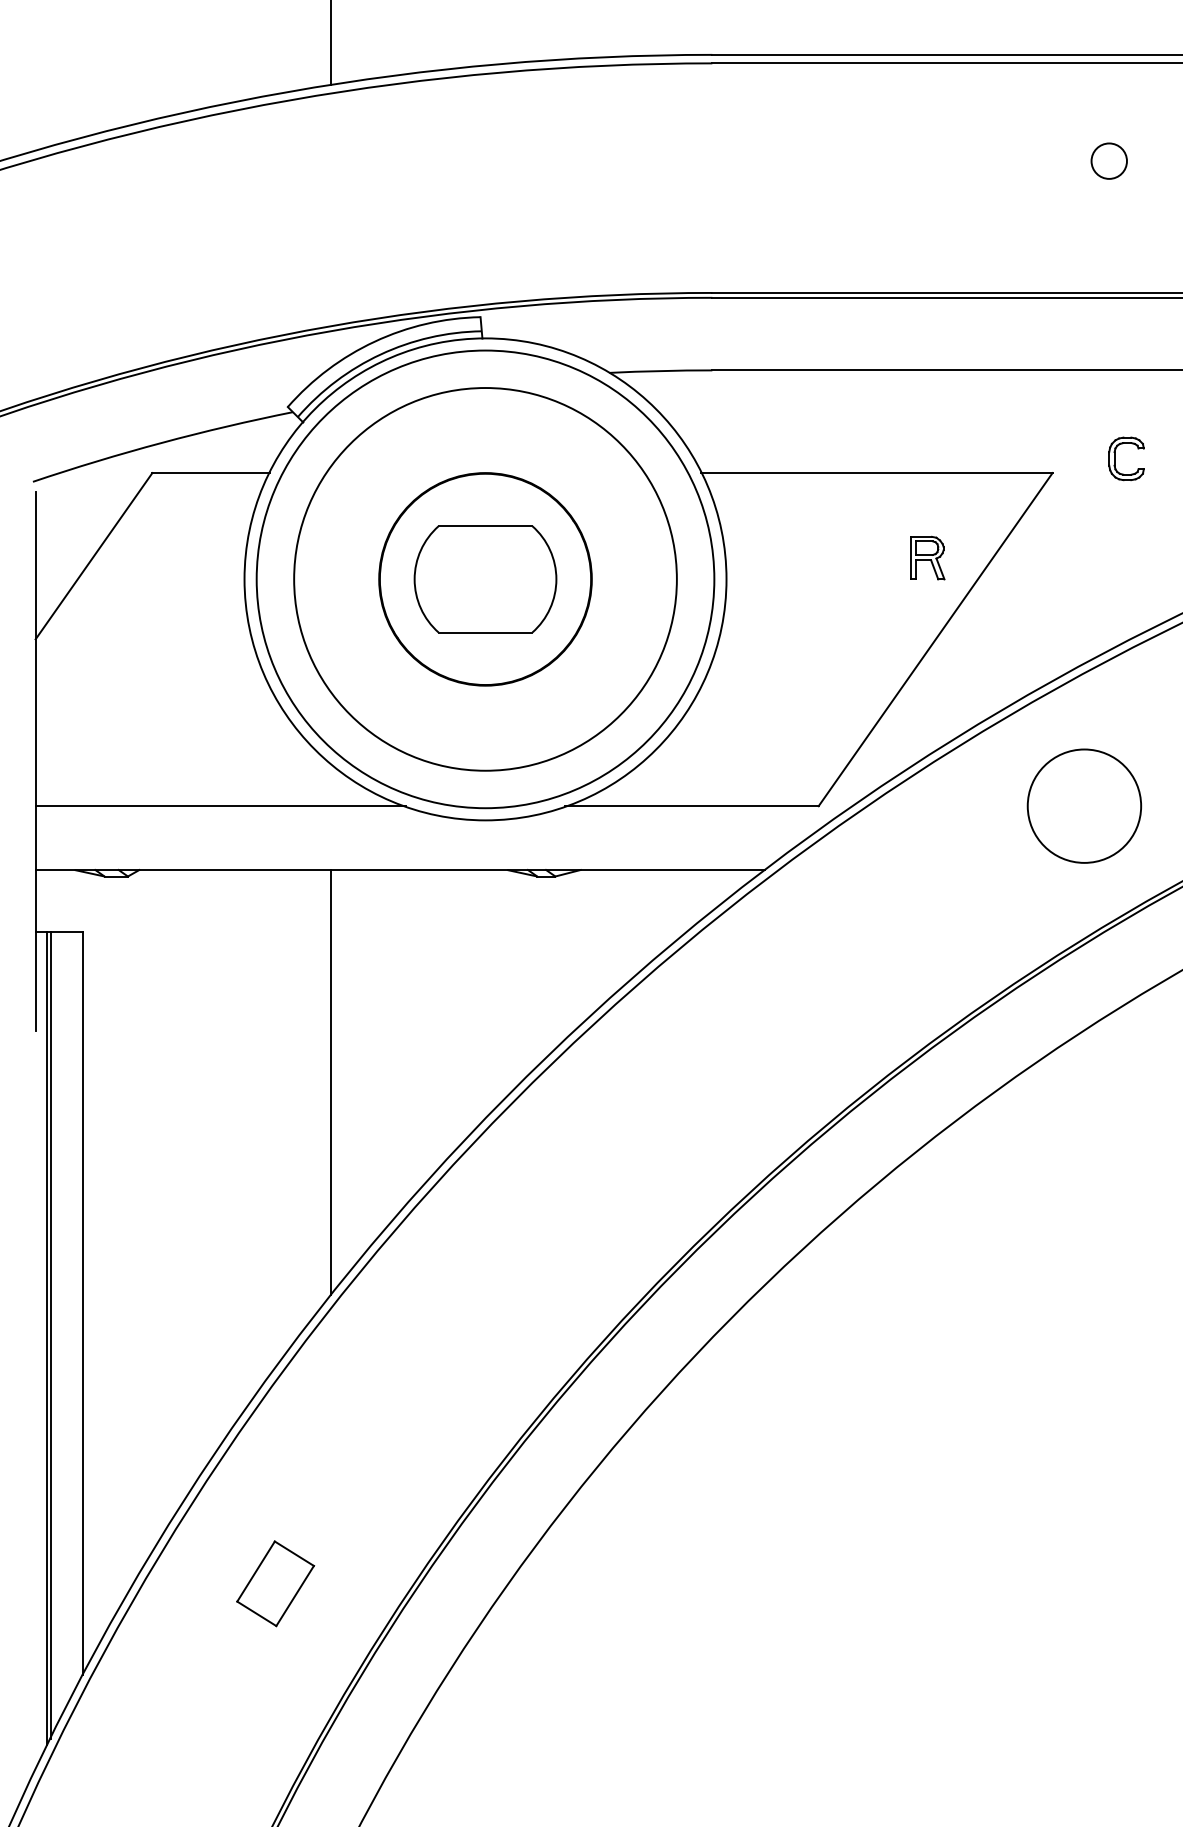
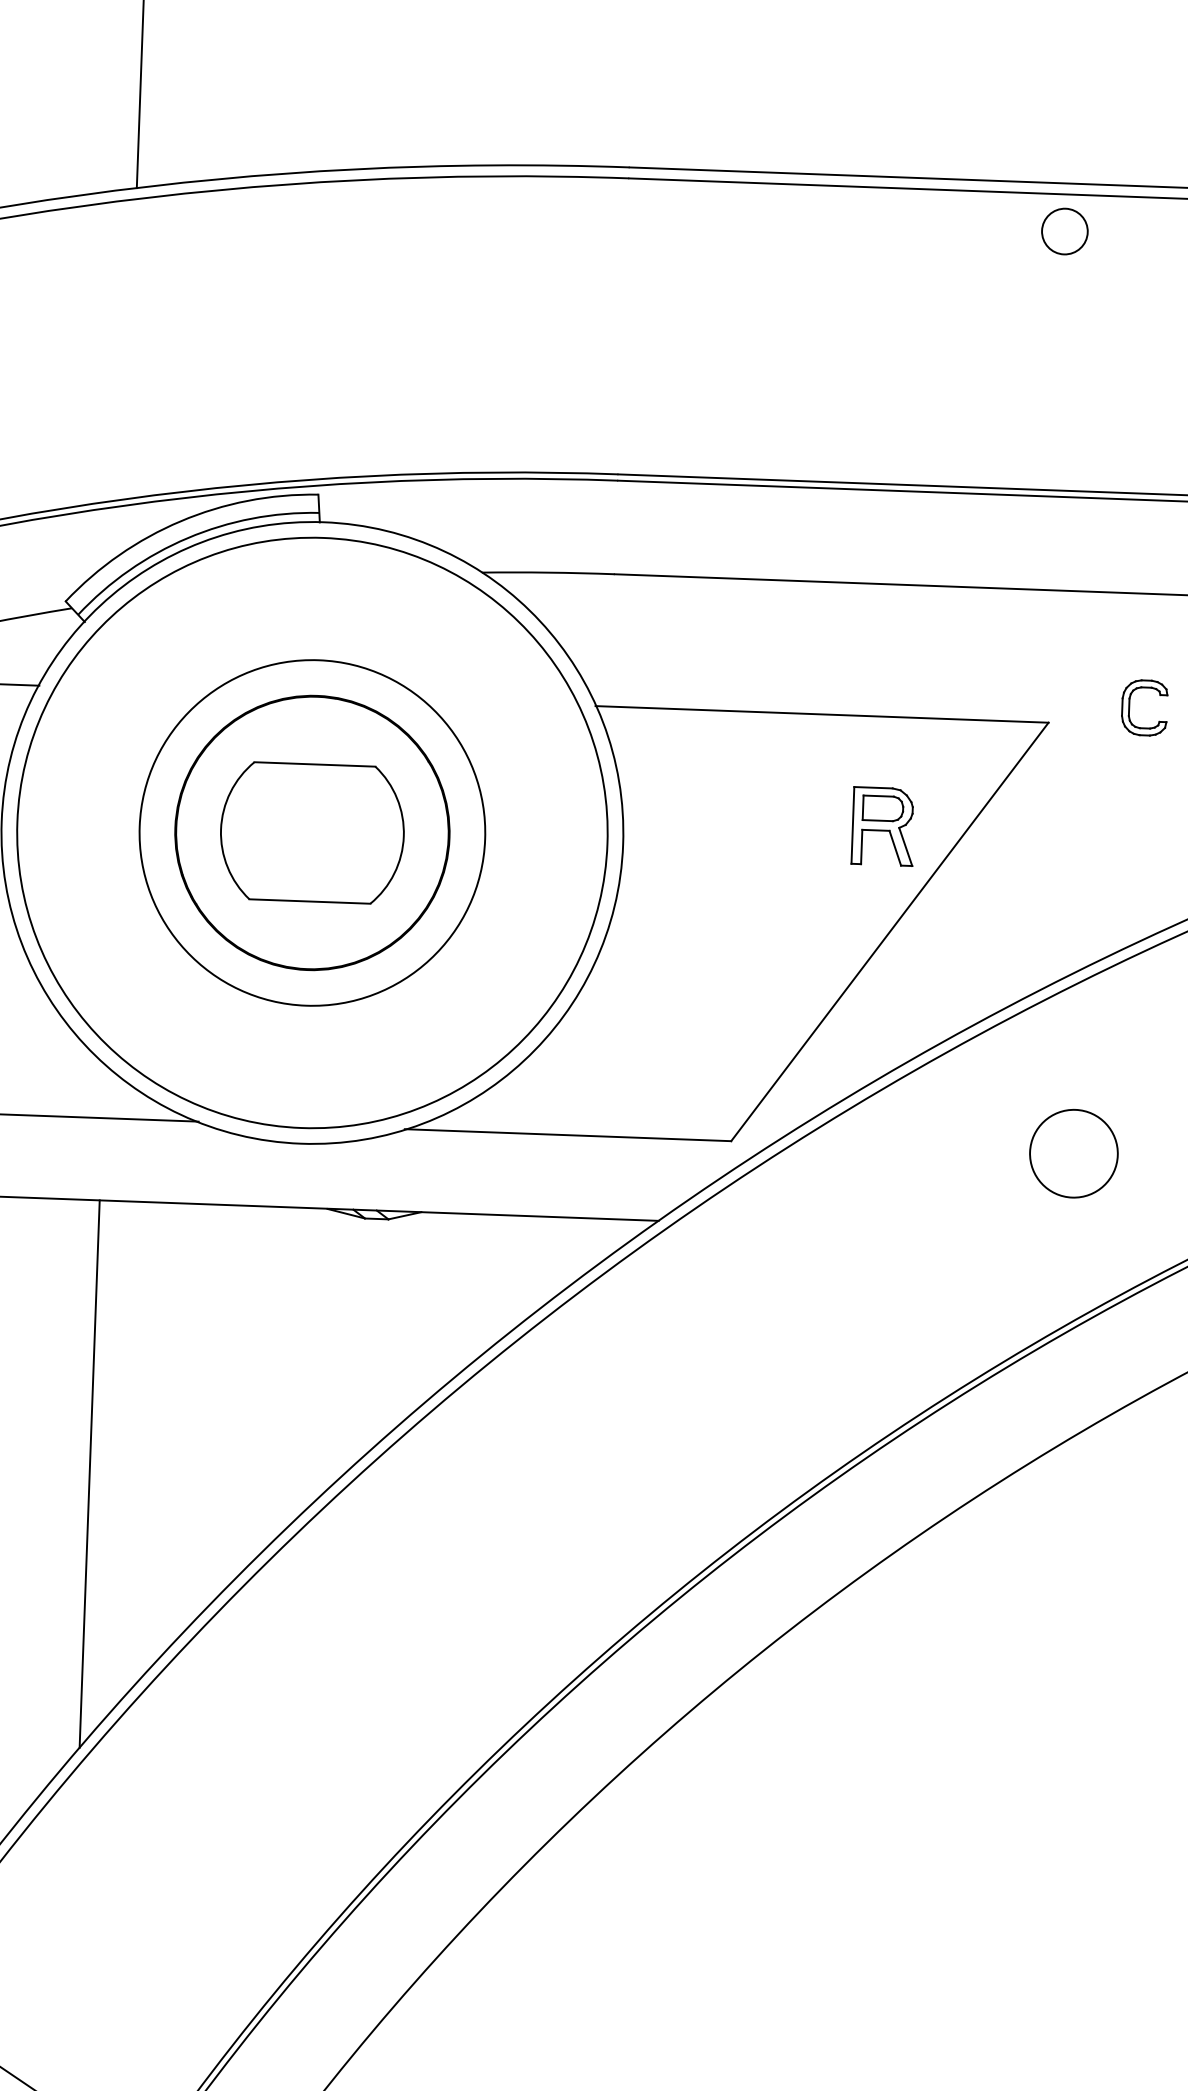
circle: (1108, 160) -> (1063, 230), moved
part: (927, 557) -> (883, 825), size x1.4
circle: (485, 579) -> (312, 833), size x0.7
circle: (1084, 805) -> (1074, 1152), size x0.6

